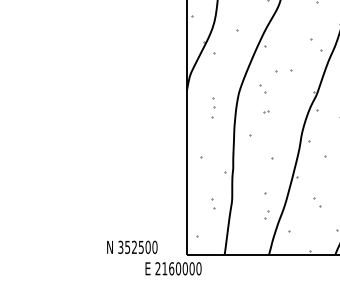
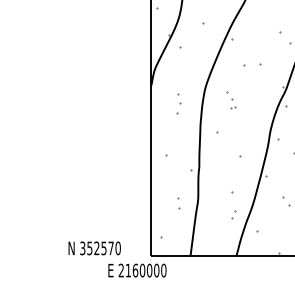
part: (262, 88) -> (229, 95), moved
text: (147, 246) -> (110, 247), 352500 -> 352570

